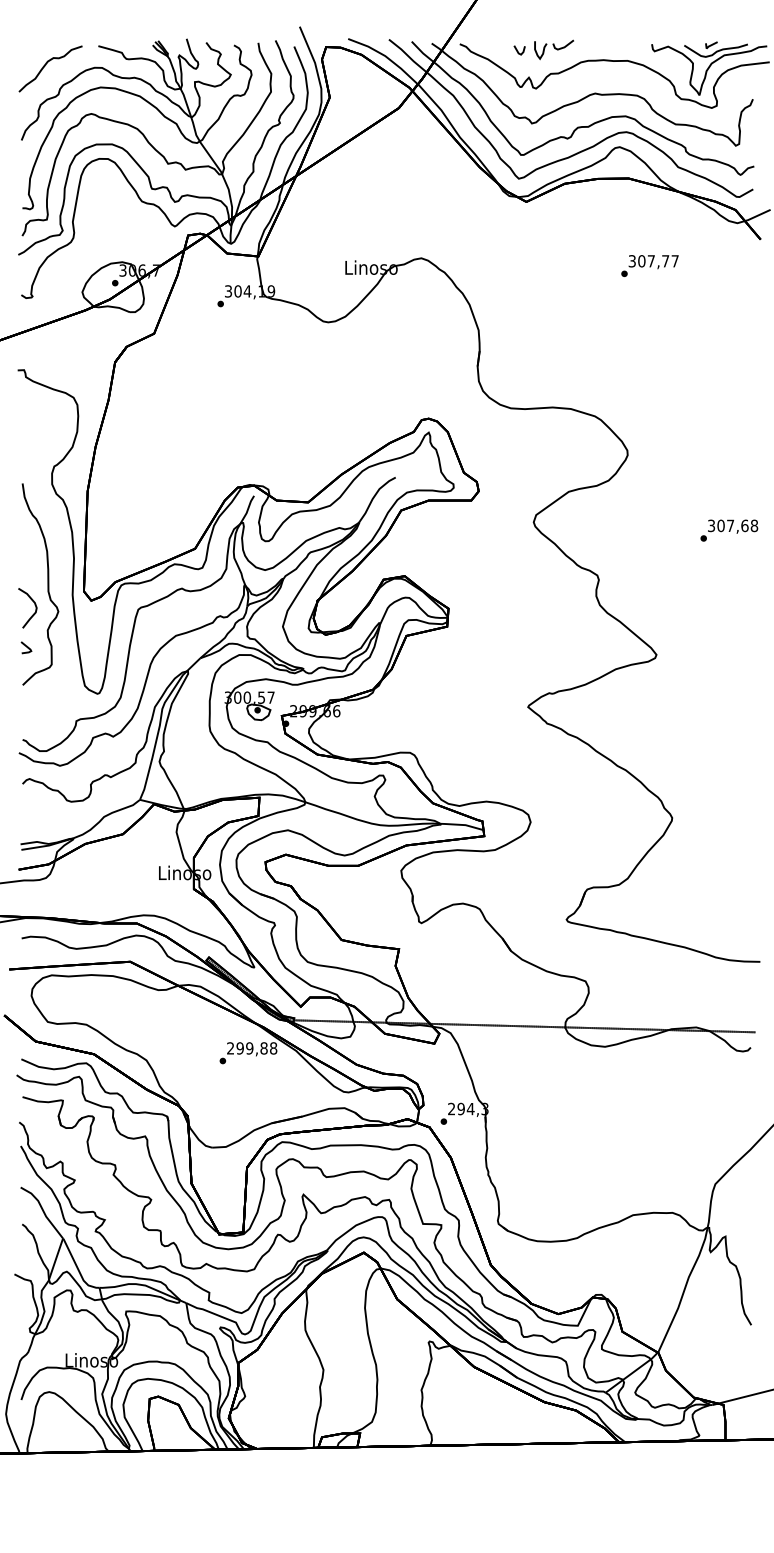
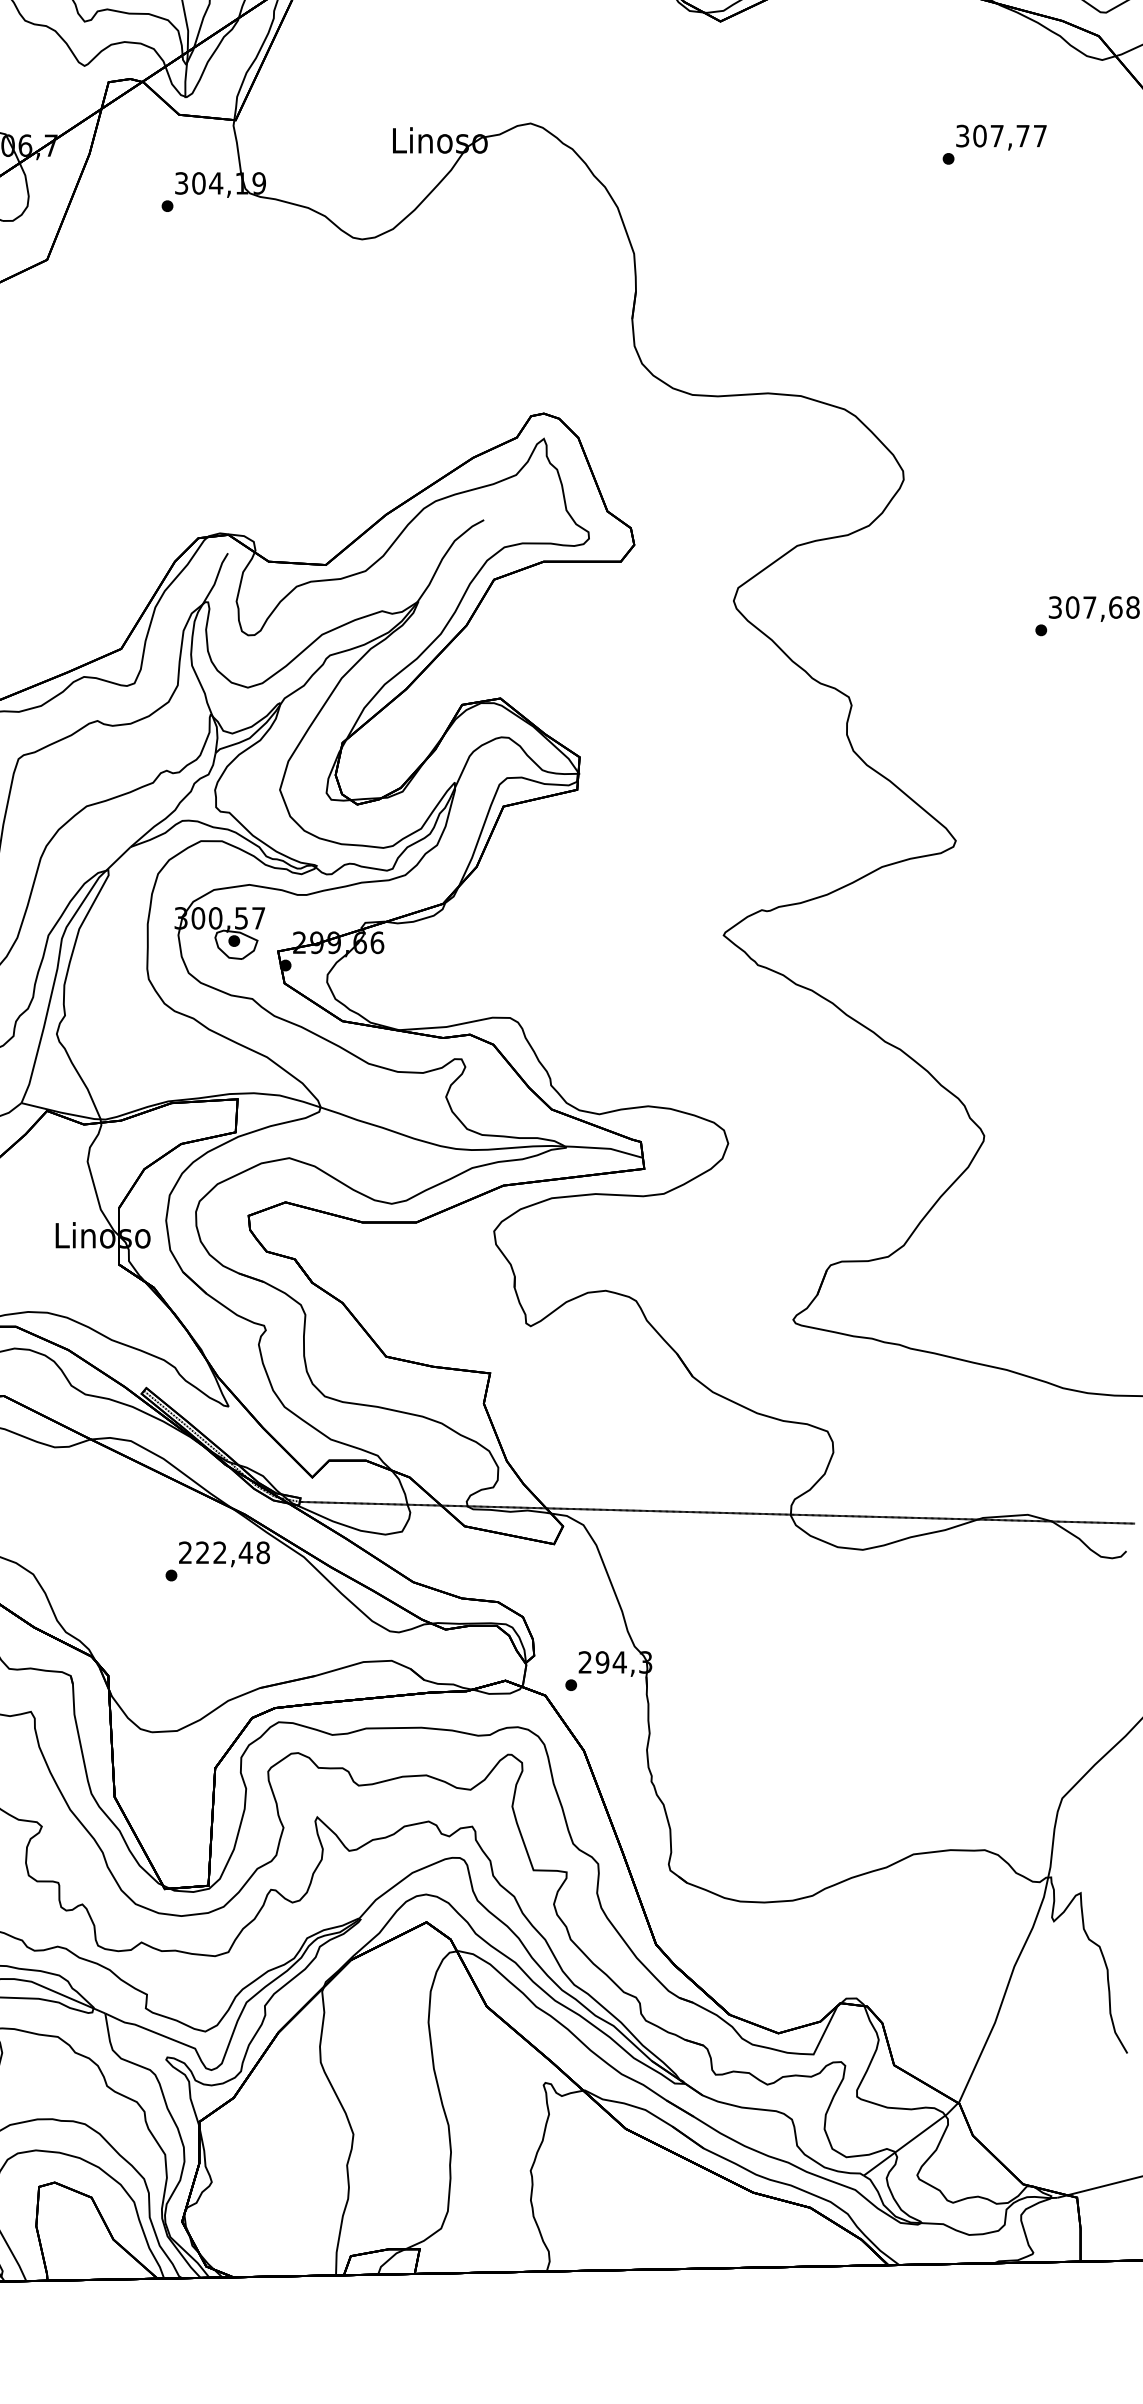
text: (649, 265) -> (993, 143), moved
text: (251, 1048) -> (223, 1552), 299,88 -> 222,48

